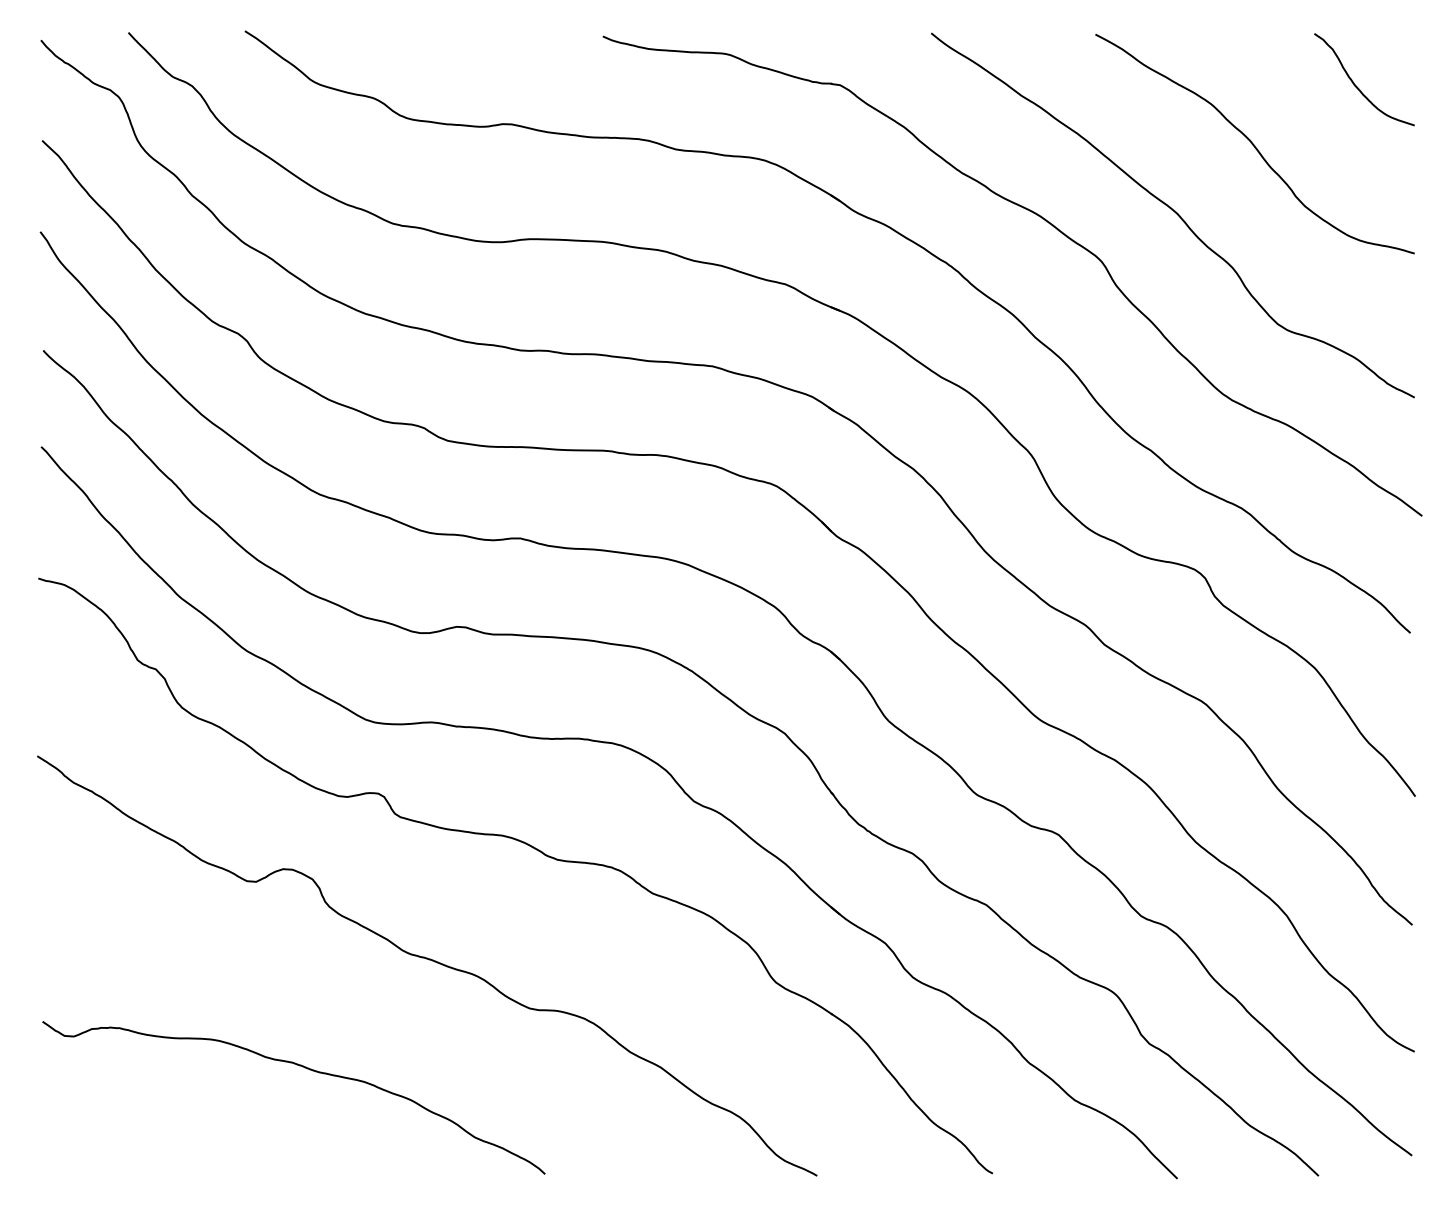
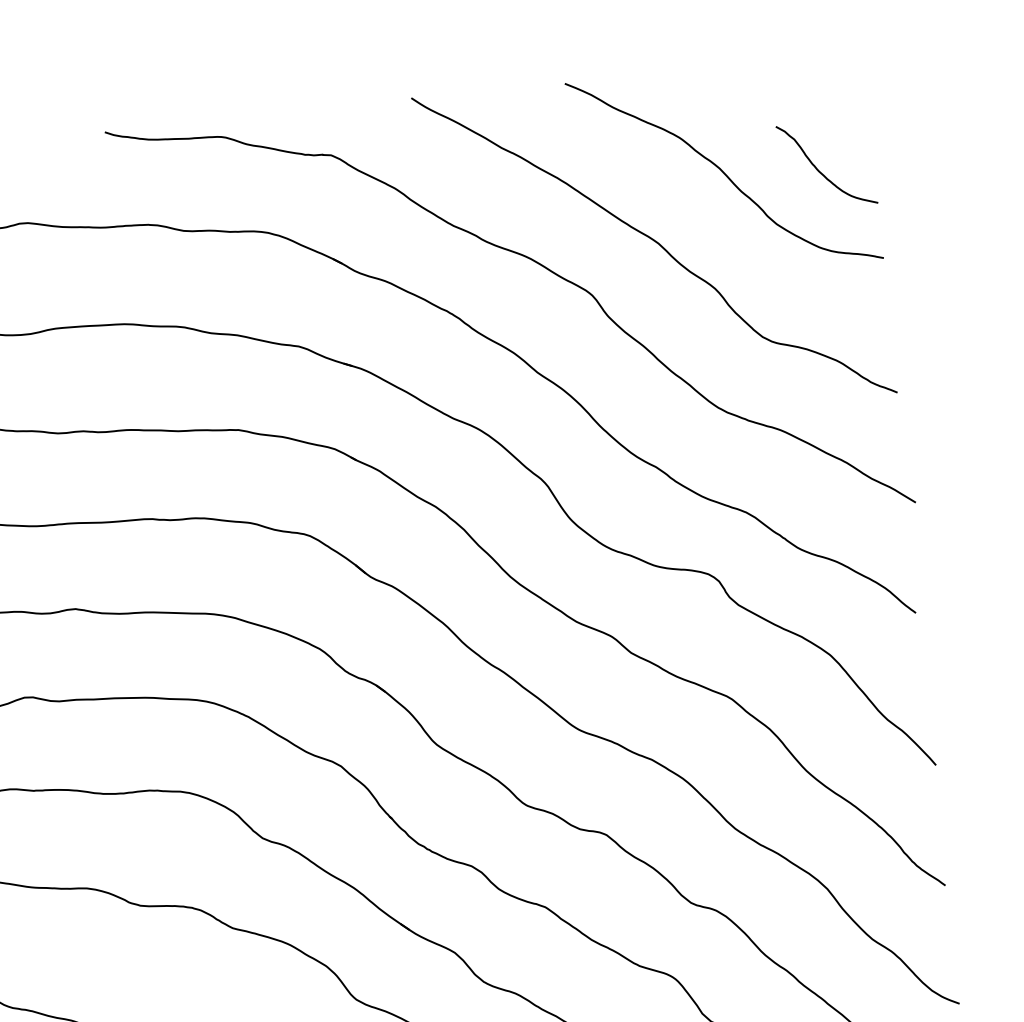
curve: (1357, 86) -> (821, 171), moved

